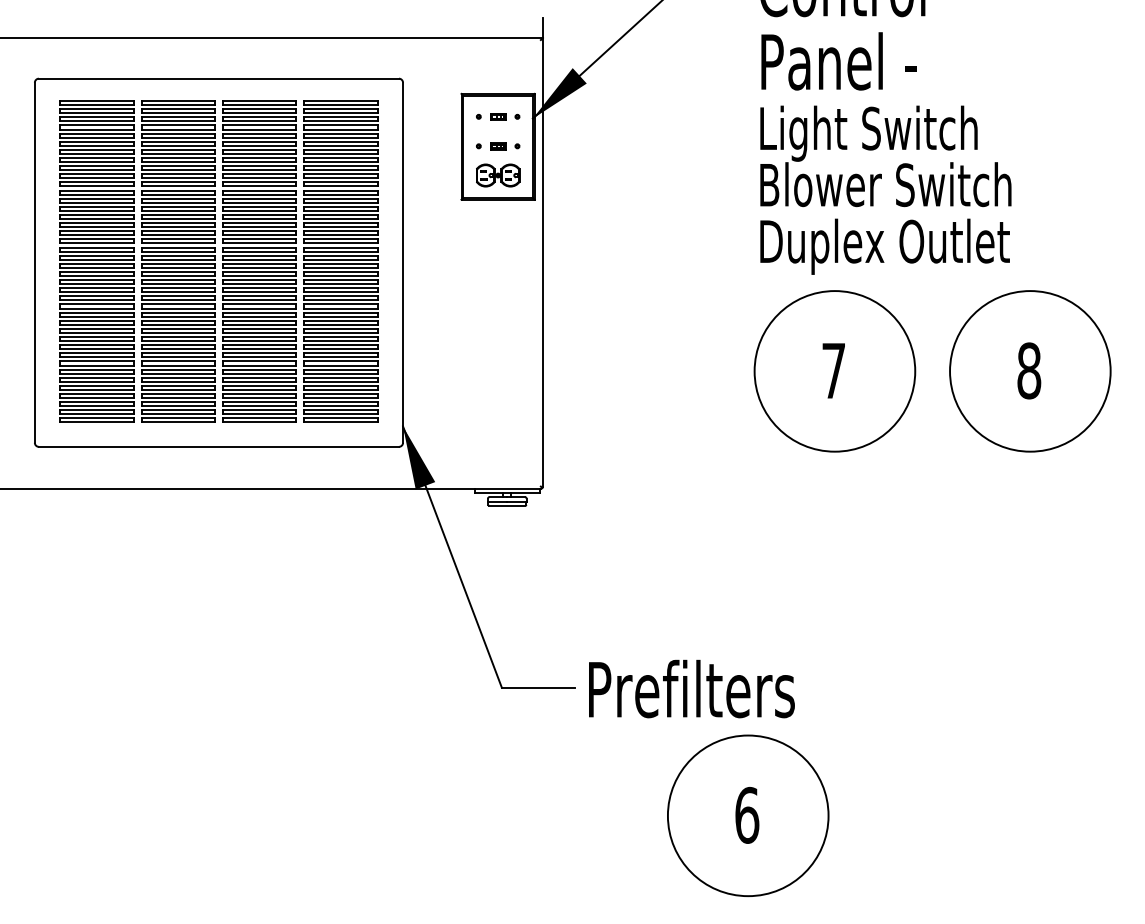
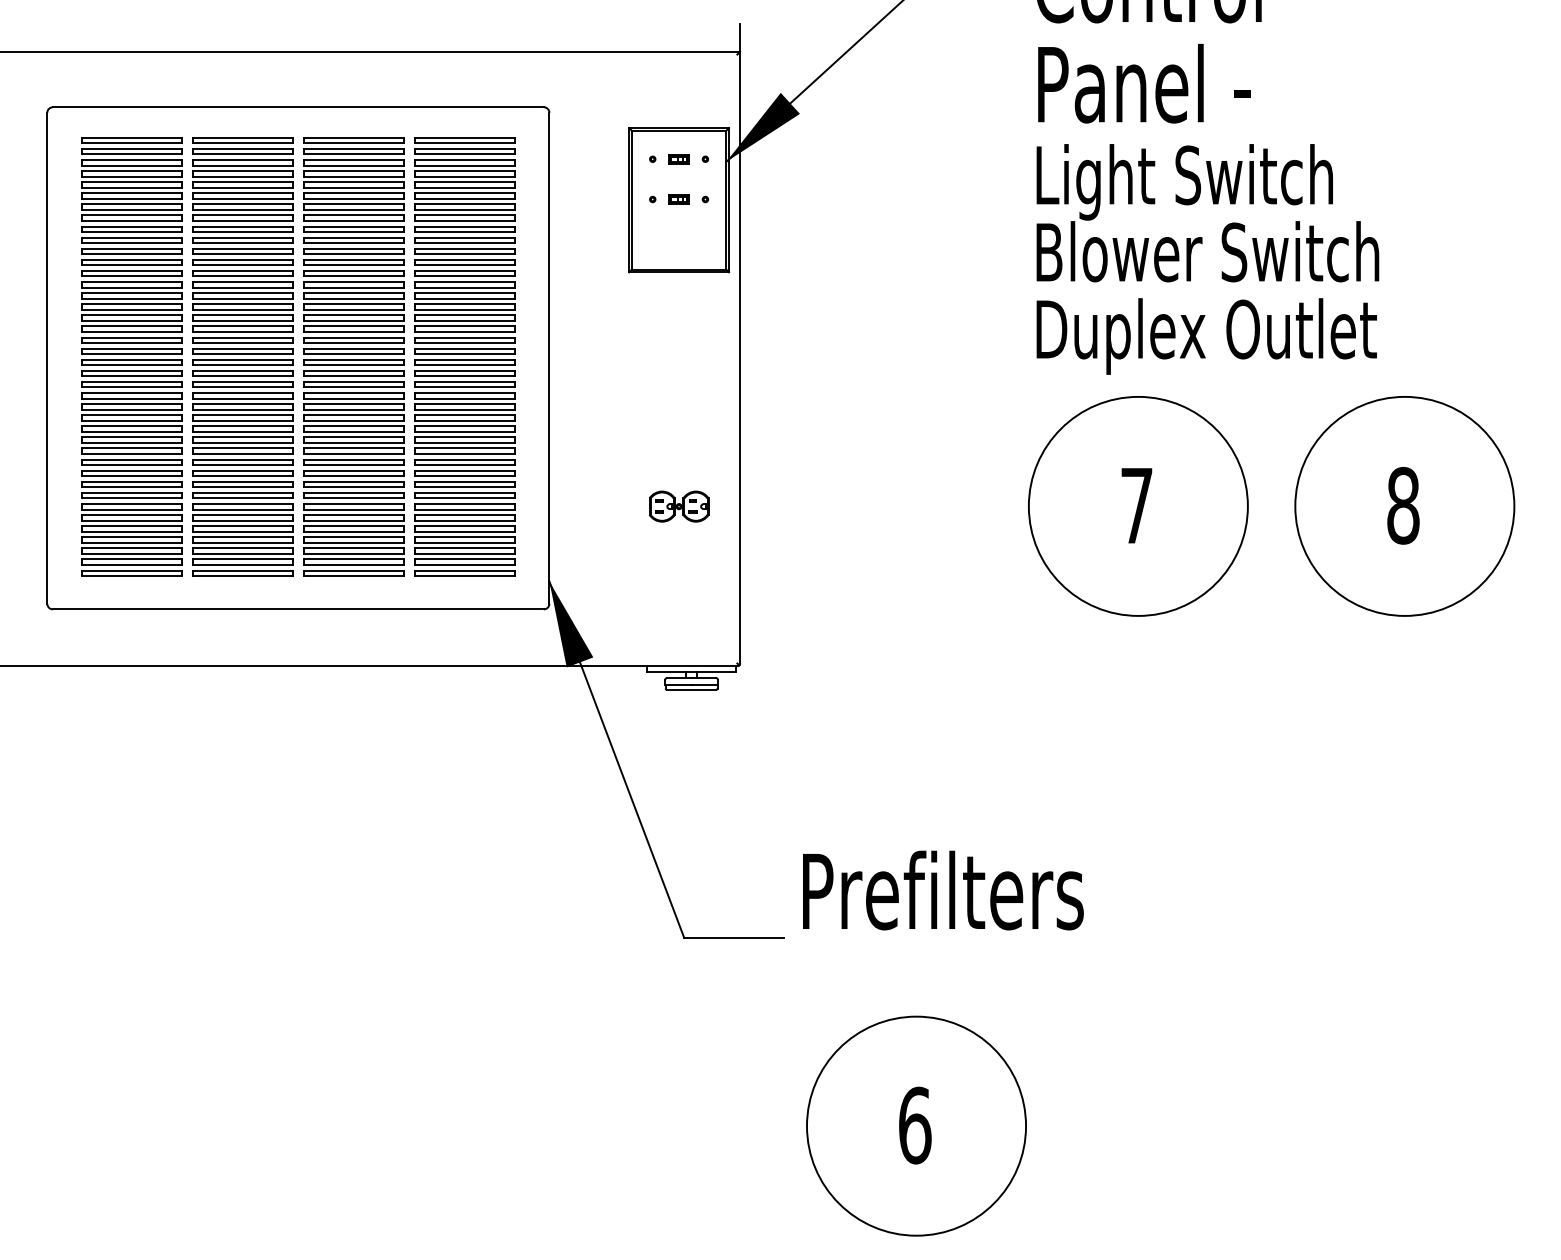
part: (498, 175) -> (679, 506), moved
text: (691, 688) -> (942, 889), moved
part: (748, 815) -> (916, 1125), moved

